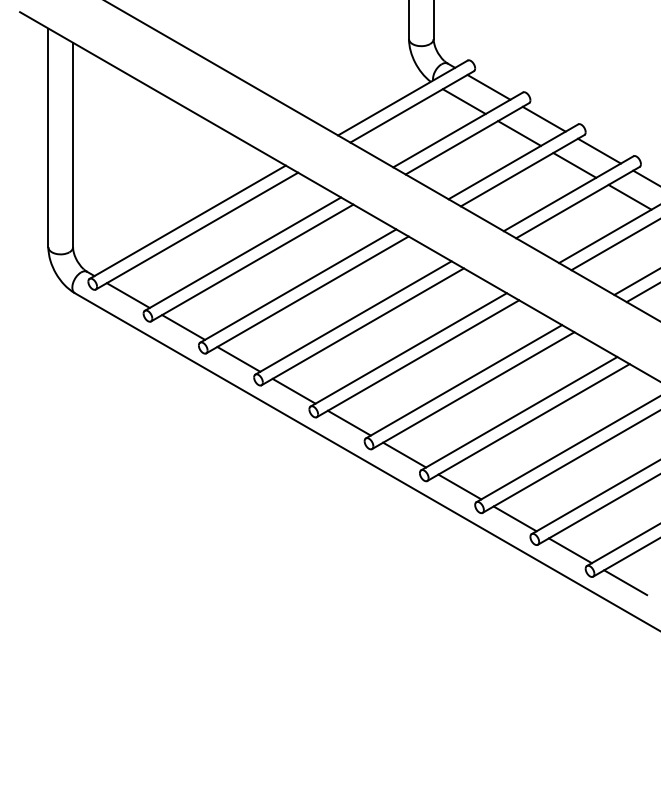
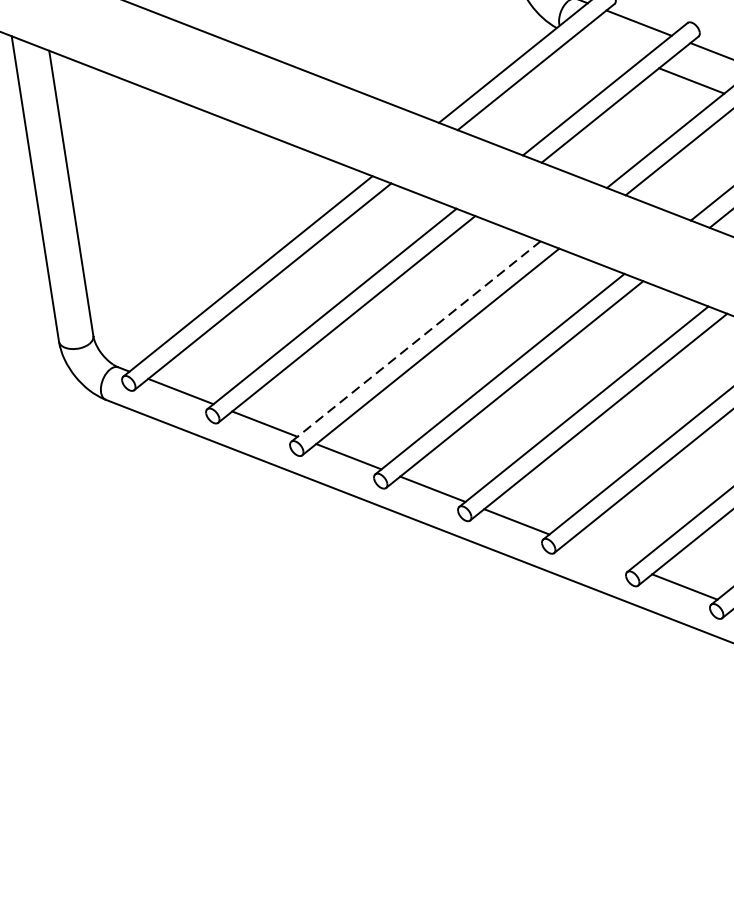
line: (463, 101) -> (606, 48), removed
line: (298, 285) -> (416, 340), solid -> dashed
line: (404, 454) -> (600, 553), removed

